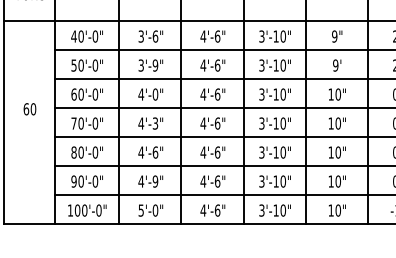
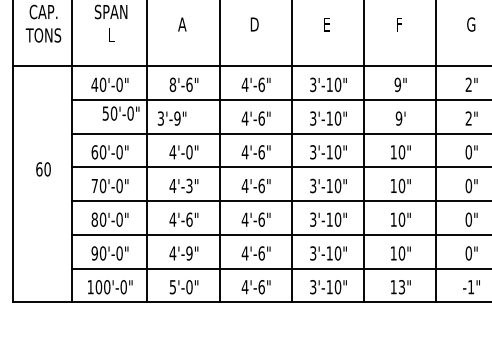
text: (140, 36) -> (172, 84), 3'-6" -> 8'-6"
text: (86, 65) -> (120, 113), moved
text: (150, 65) -> (171, 118), moved
text: (337, 210) -> (401, 287), 10" -> 13"

